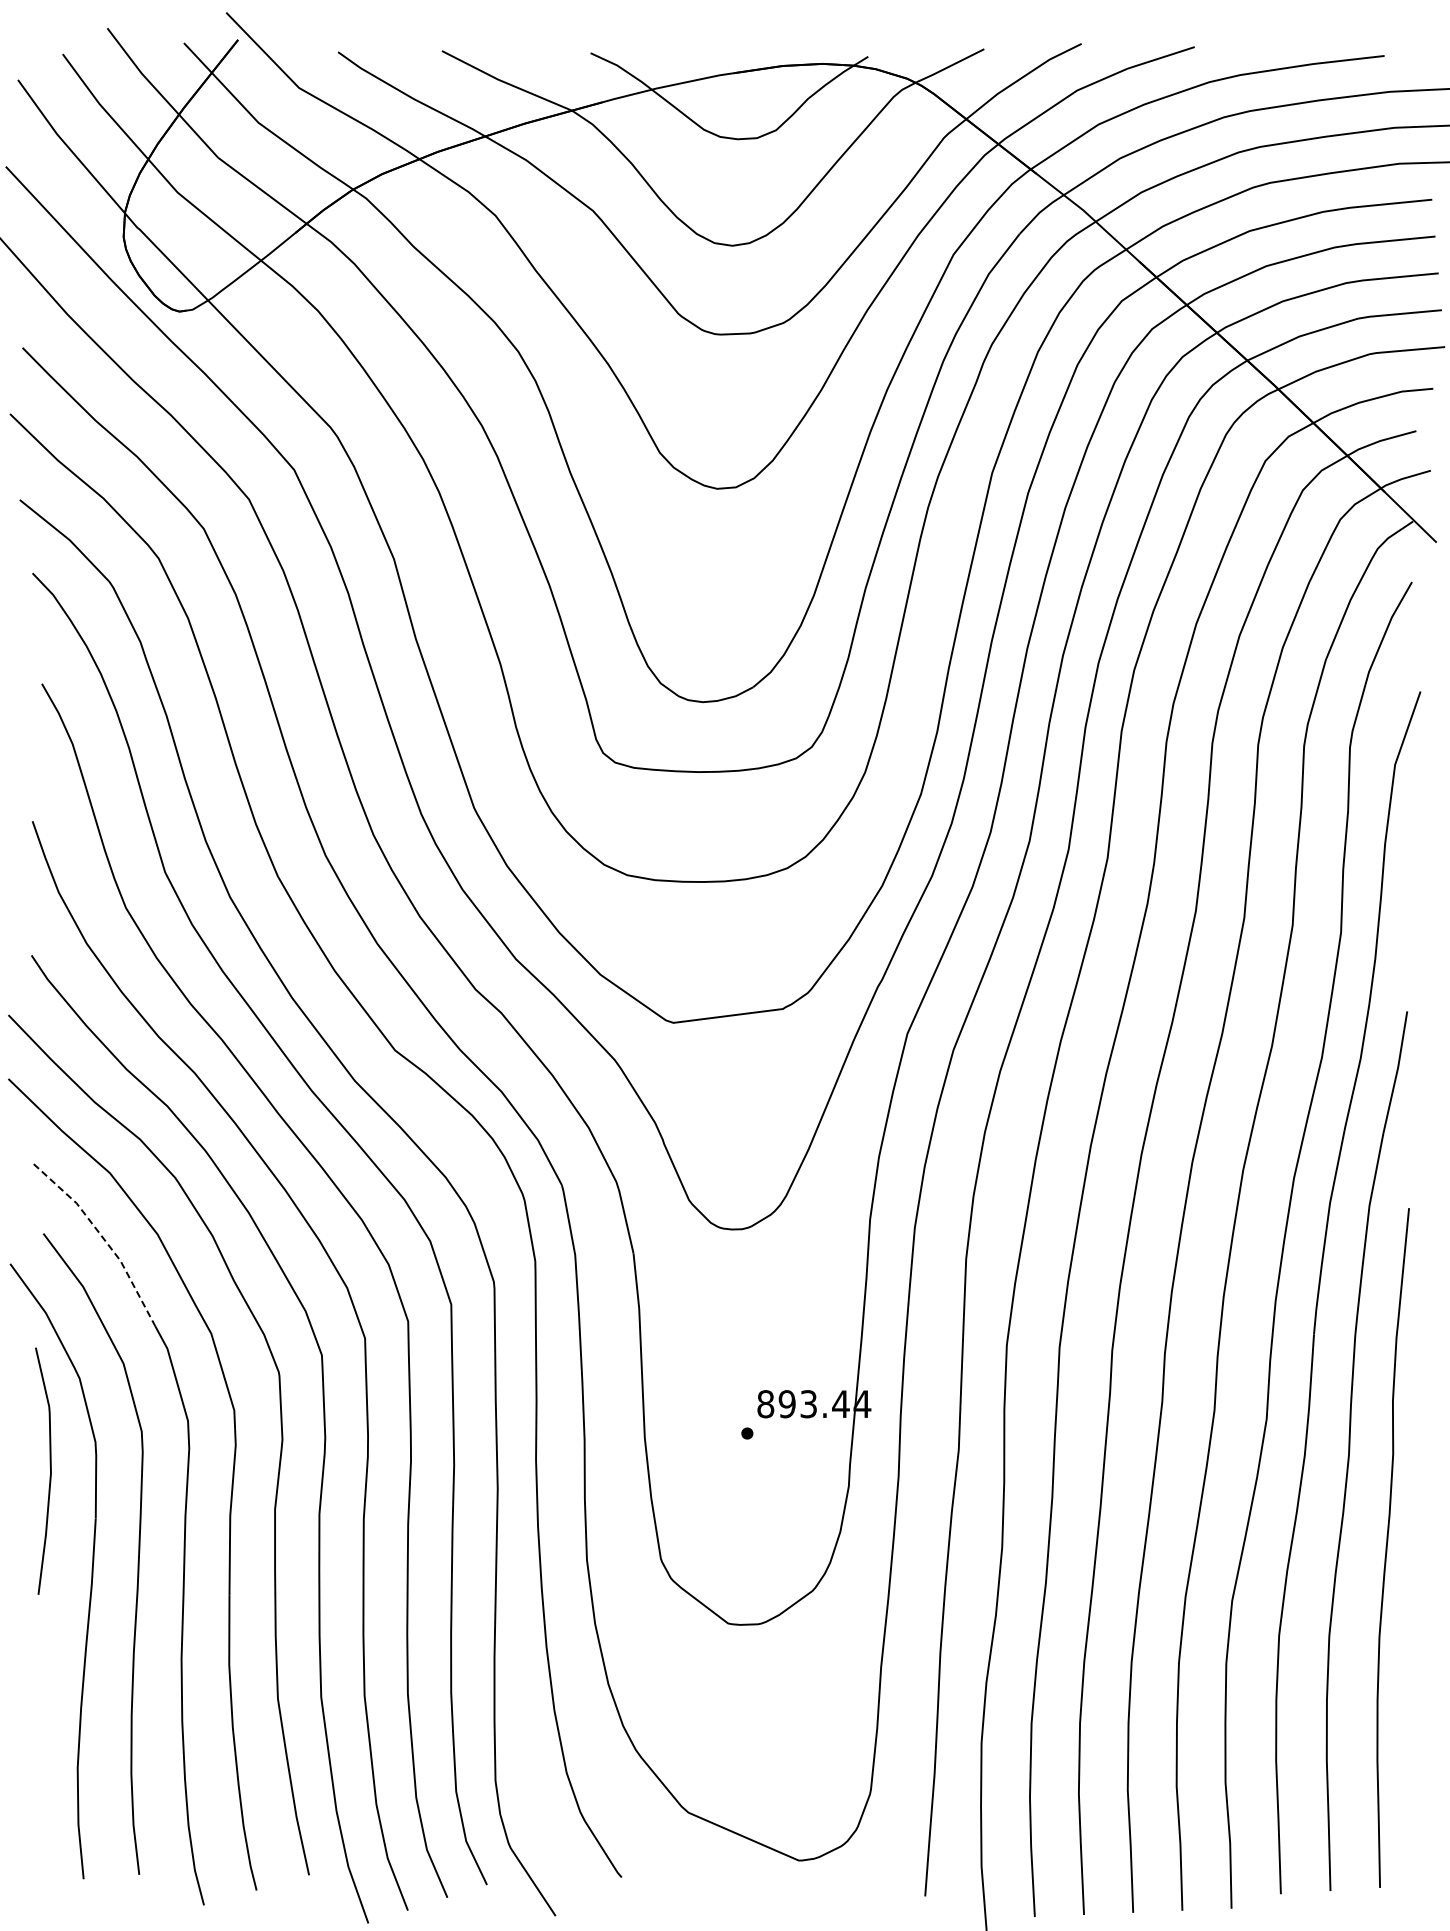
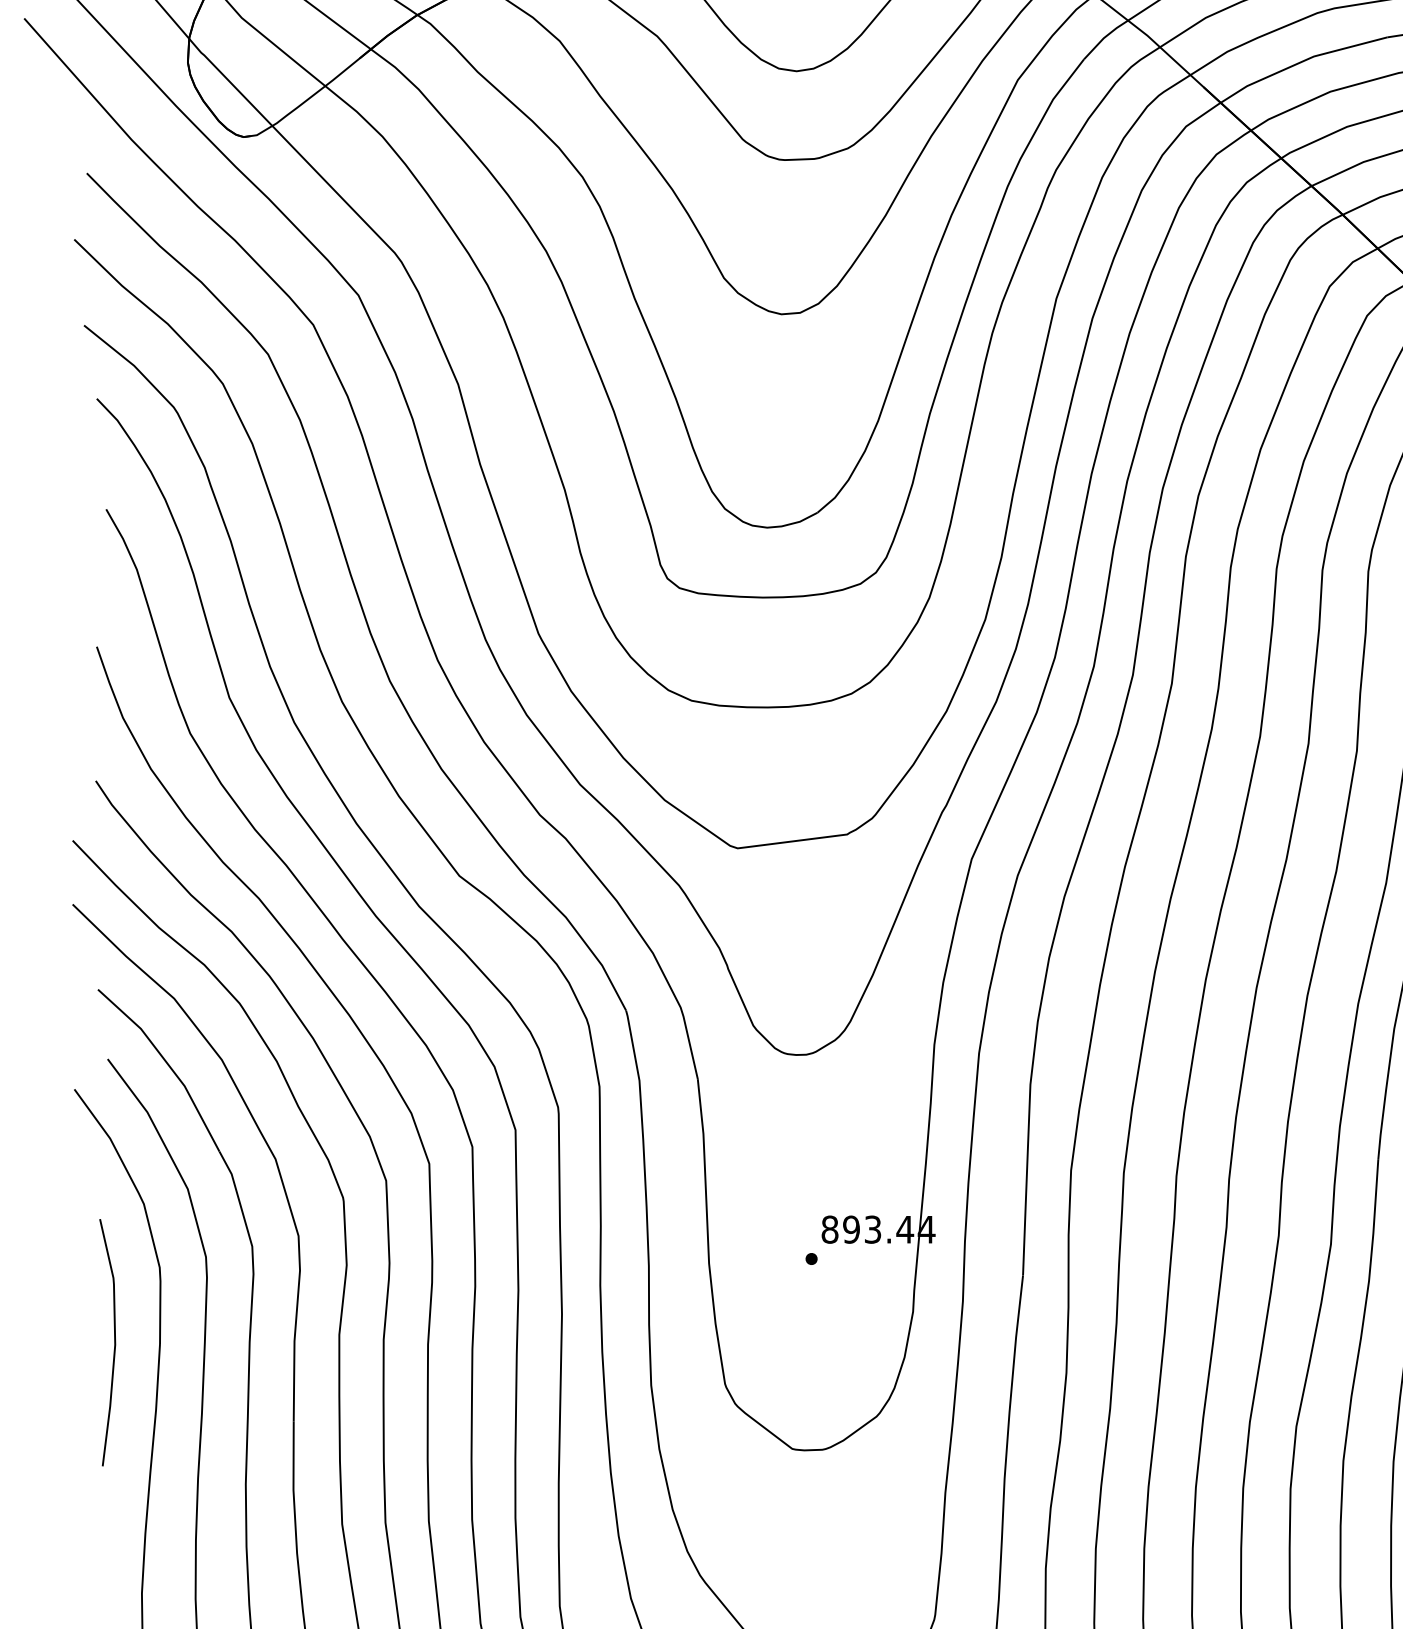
line: (103, 1238) -> (167, 1063), dashed -> solid
curve: (50, 1470) -> (114, 1341), moved

